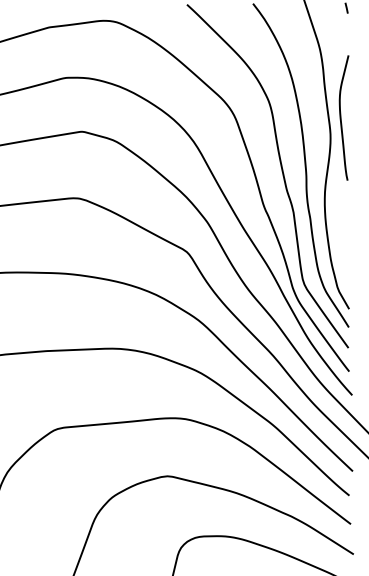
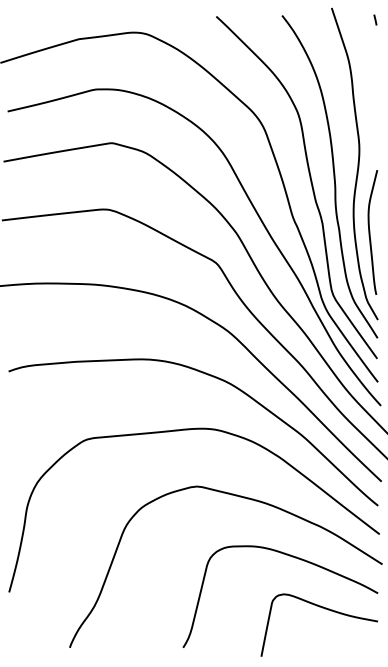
curve: (341, 118) -> (370, 232), moved

